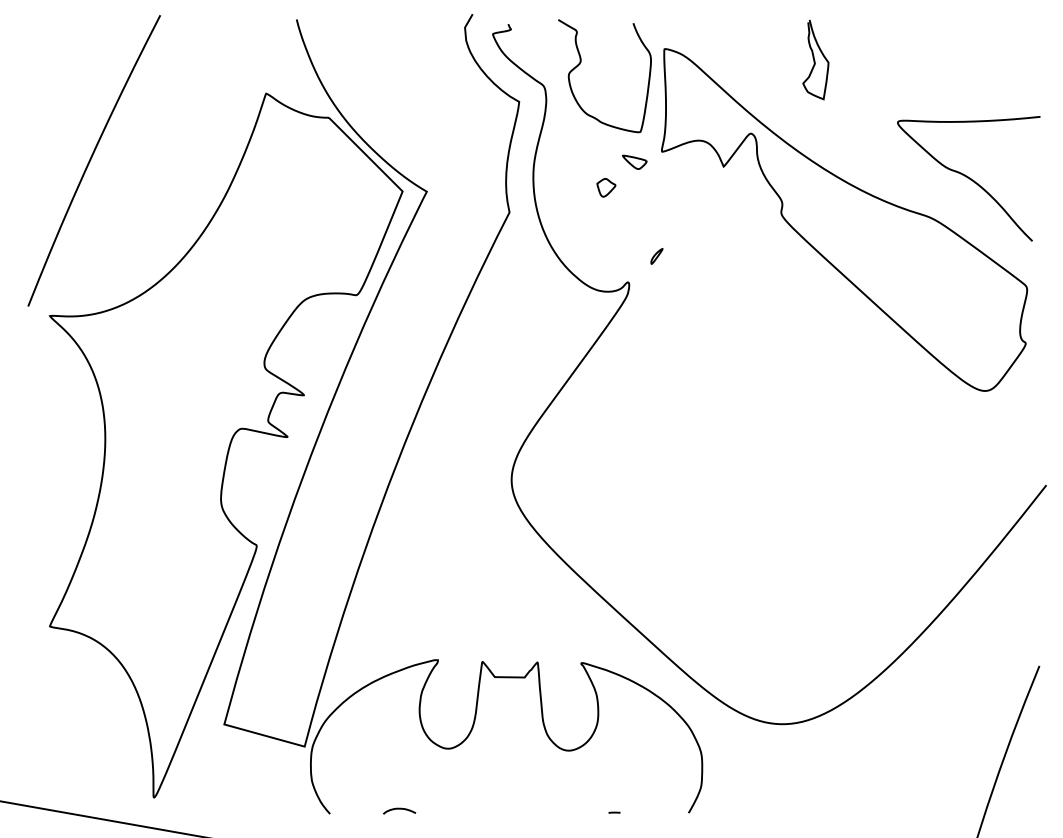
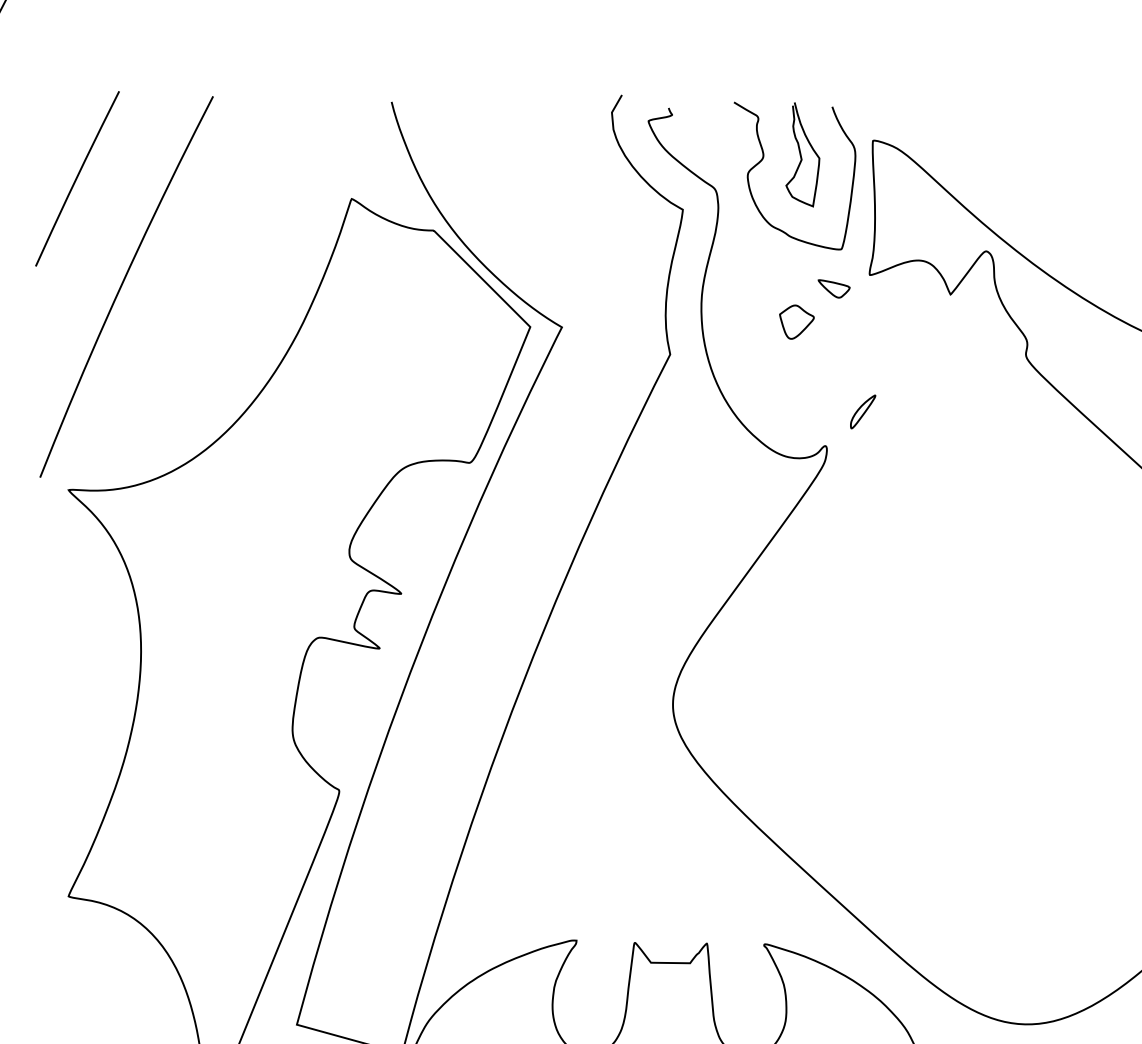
curve: (814, 59) -> (801, 154), moved
line: (56, 78) -> (77, 179), added
part: (606, 187) -> (797, 321), size x1.43
part: (656, 256) -> (862, 412), size x1.67

